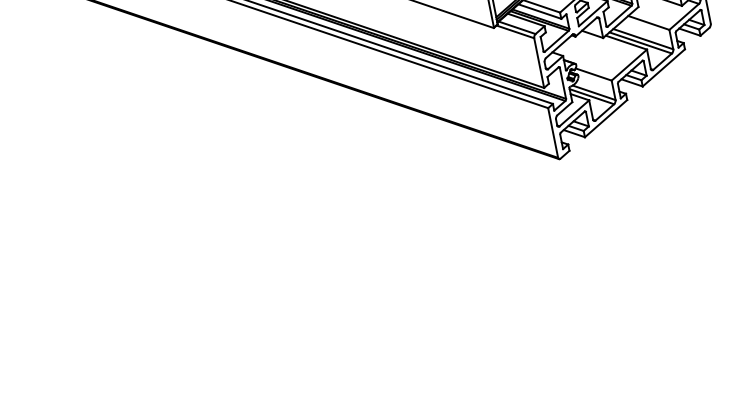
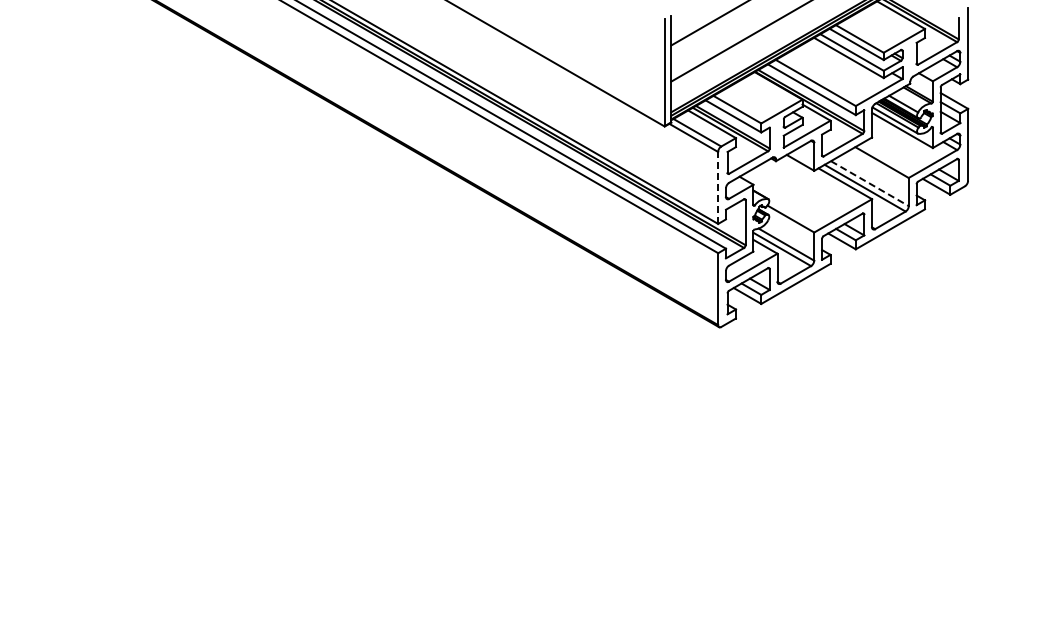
line: (643, 39) -> (869, 183), solid -> dashed
line: (539, 62) -> (718, 187), solid -> dashed

